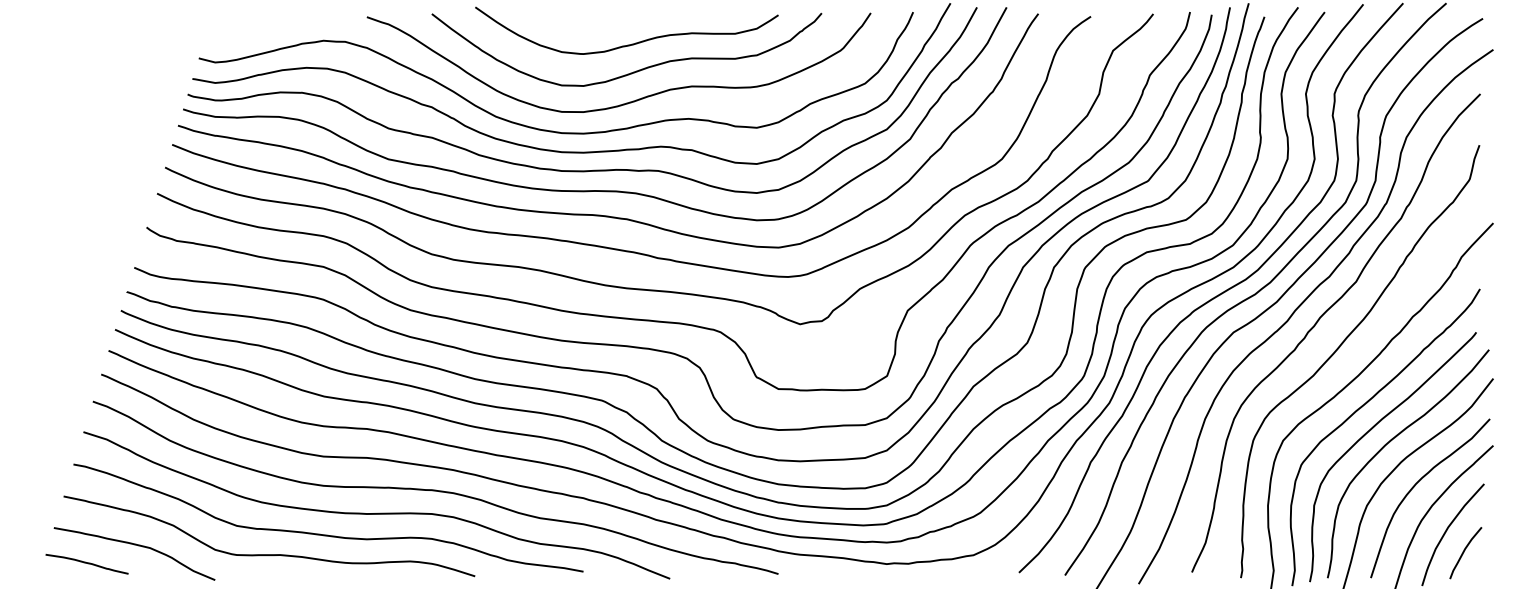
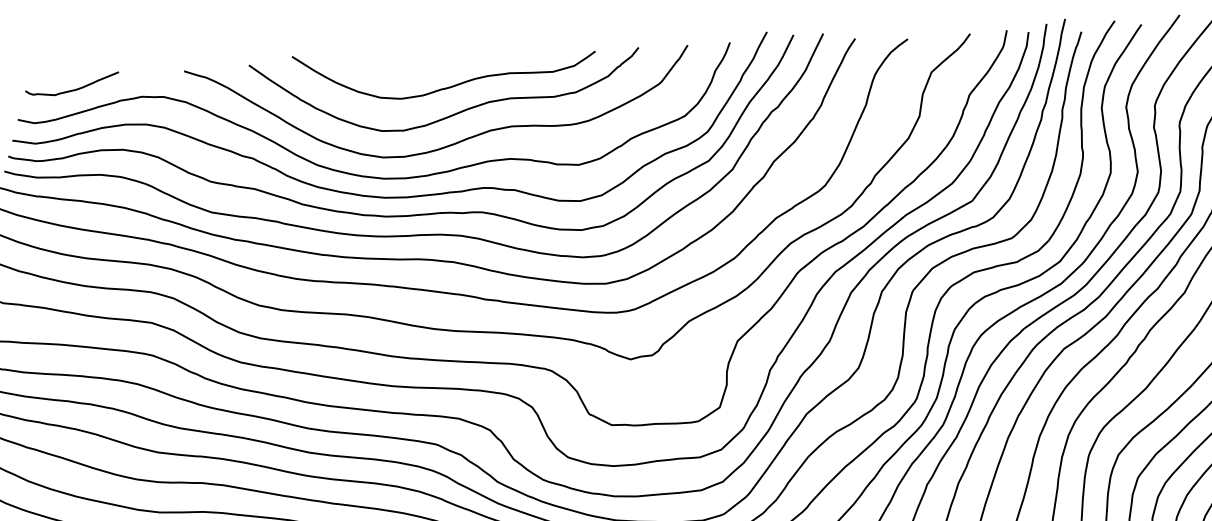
curve: (254, 30) -> (72, 89), added

